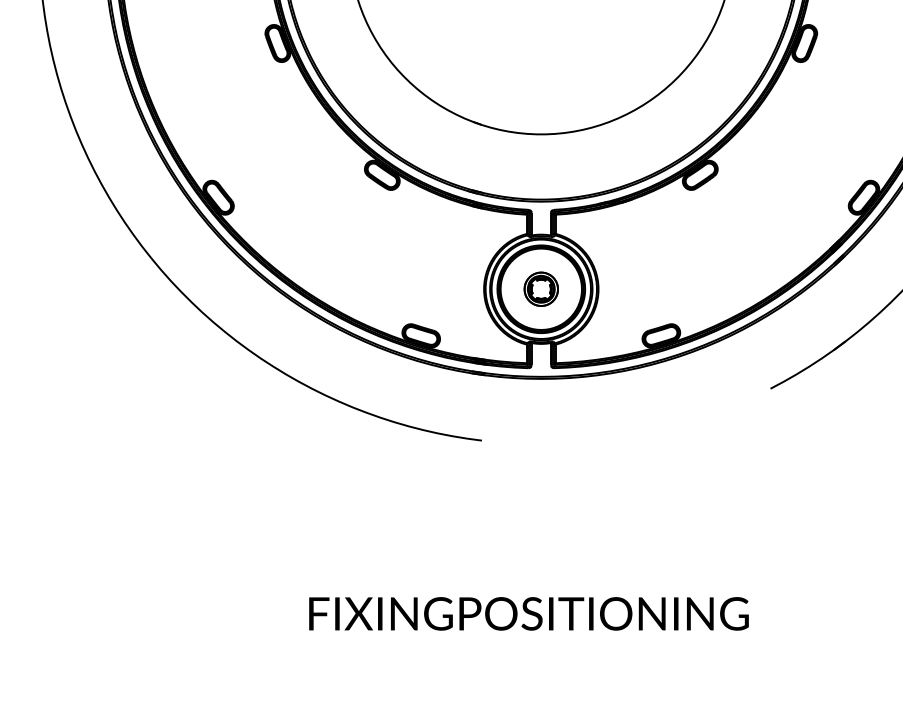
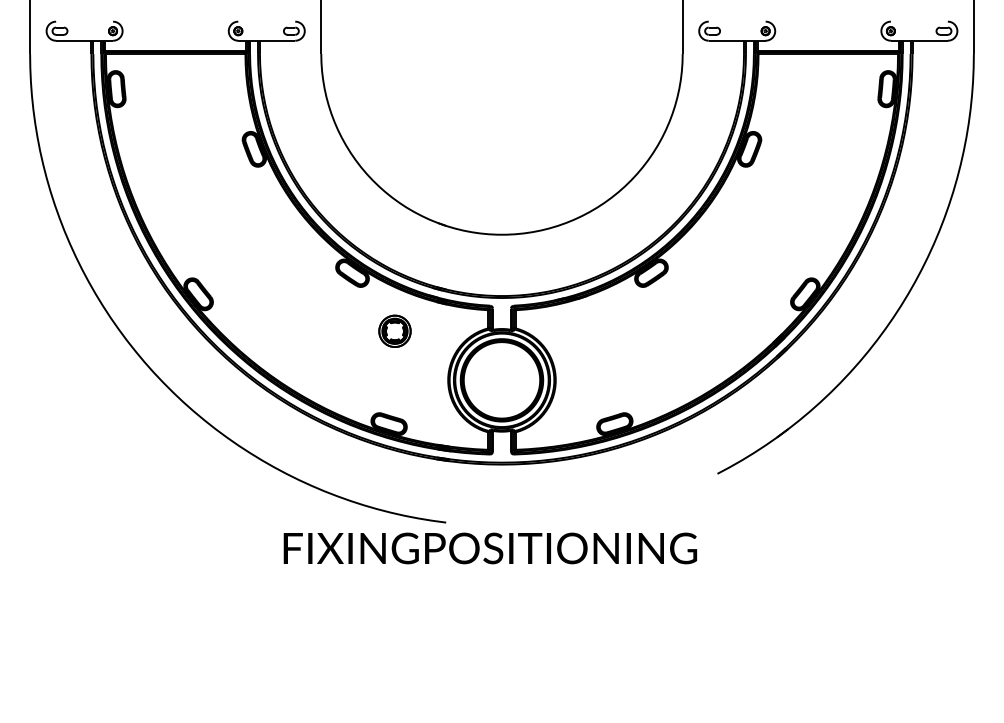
part: (540, 288) -> (394, 330), moved
text: (529, 613) -> (490, 548), moved

